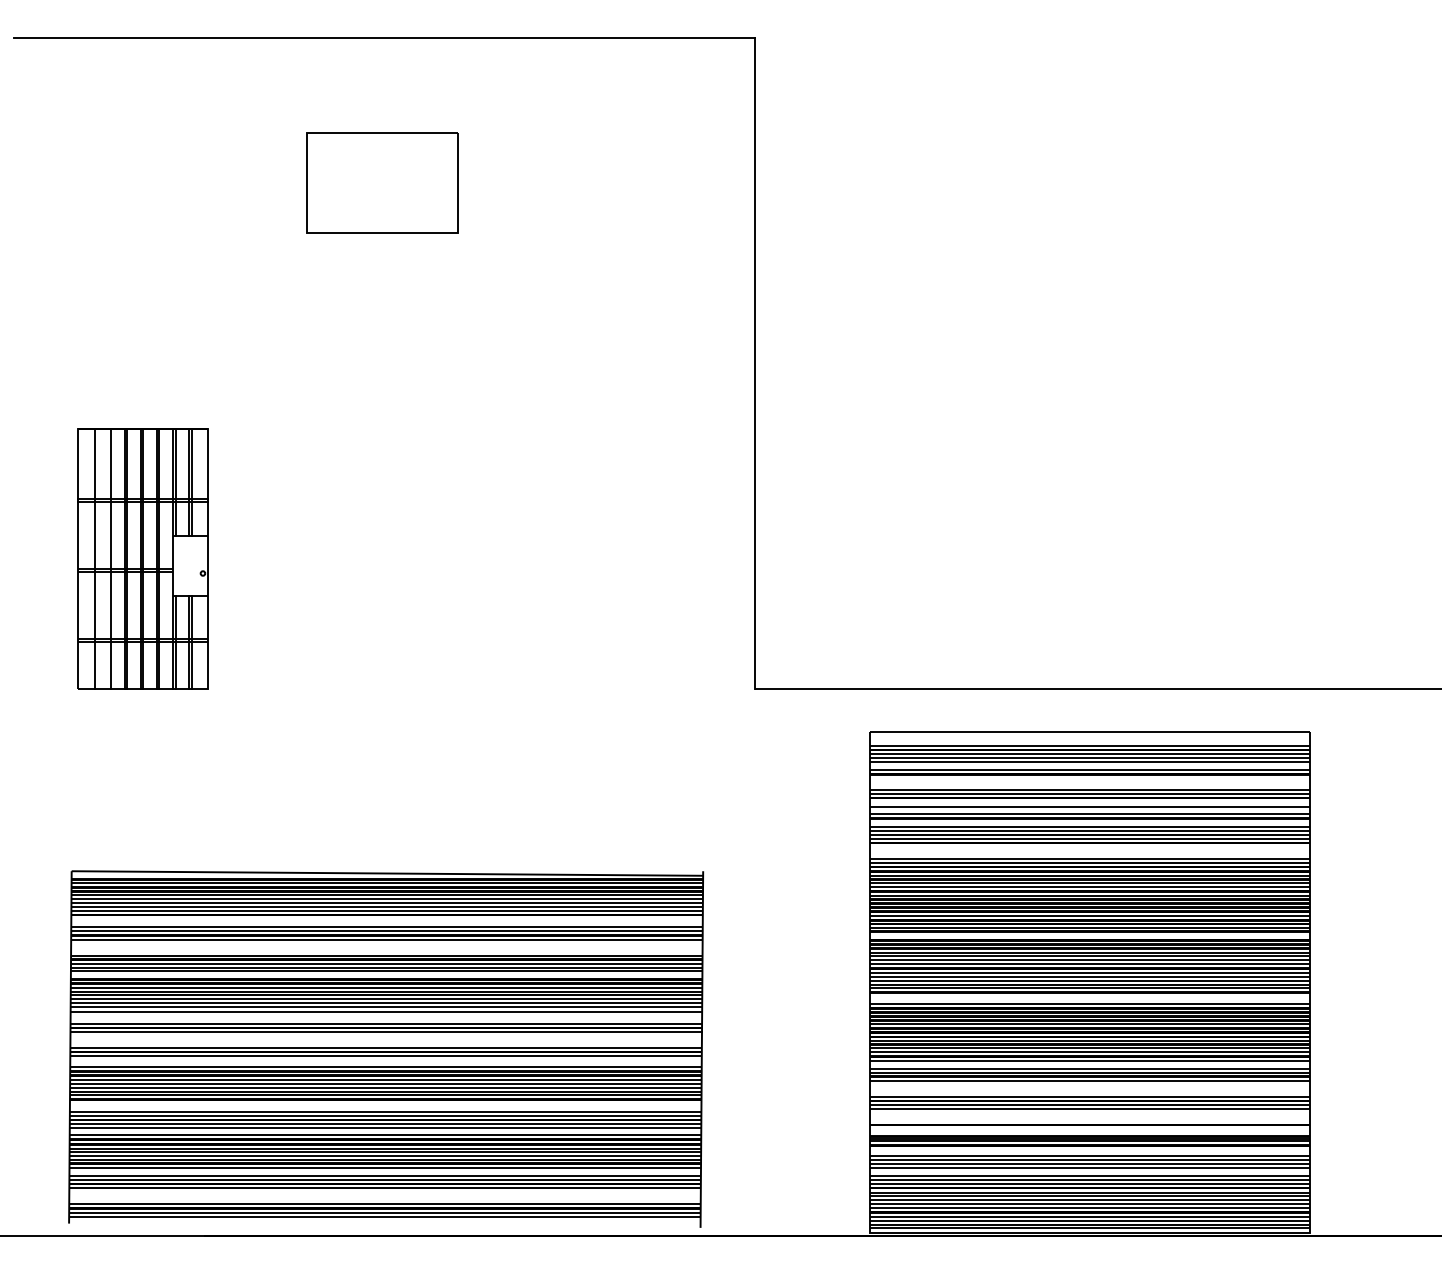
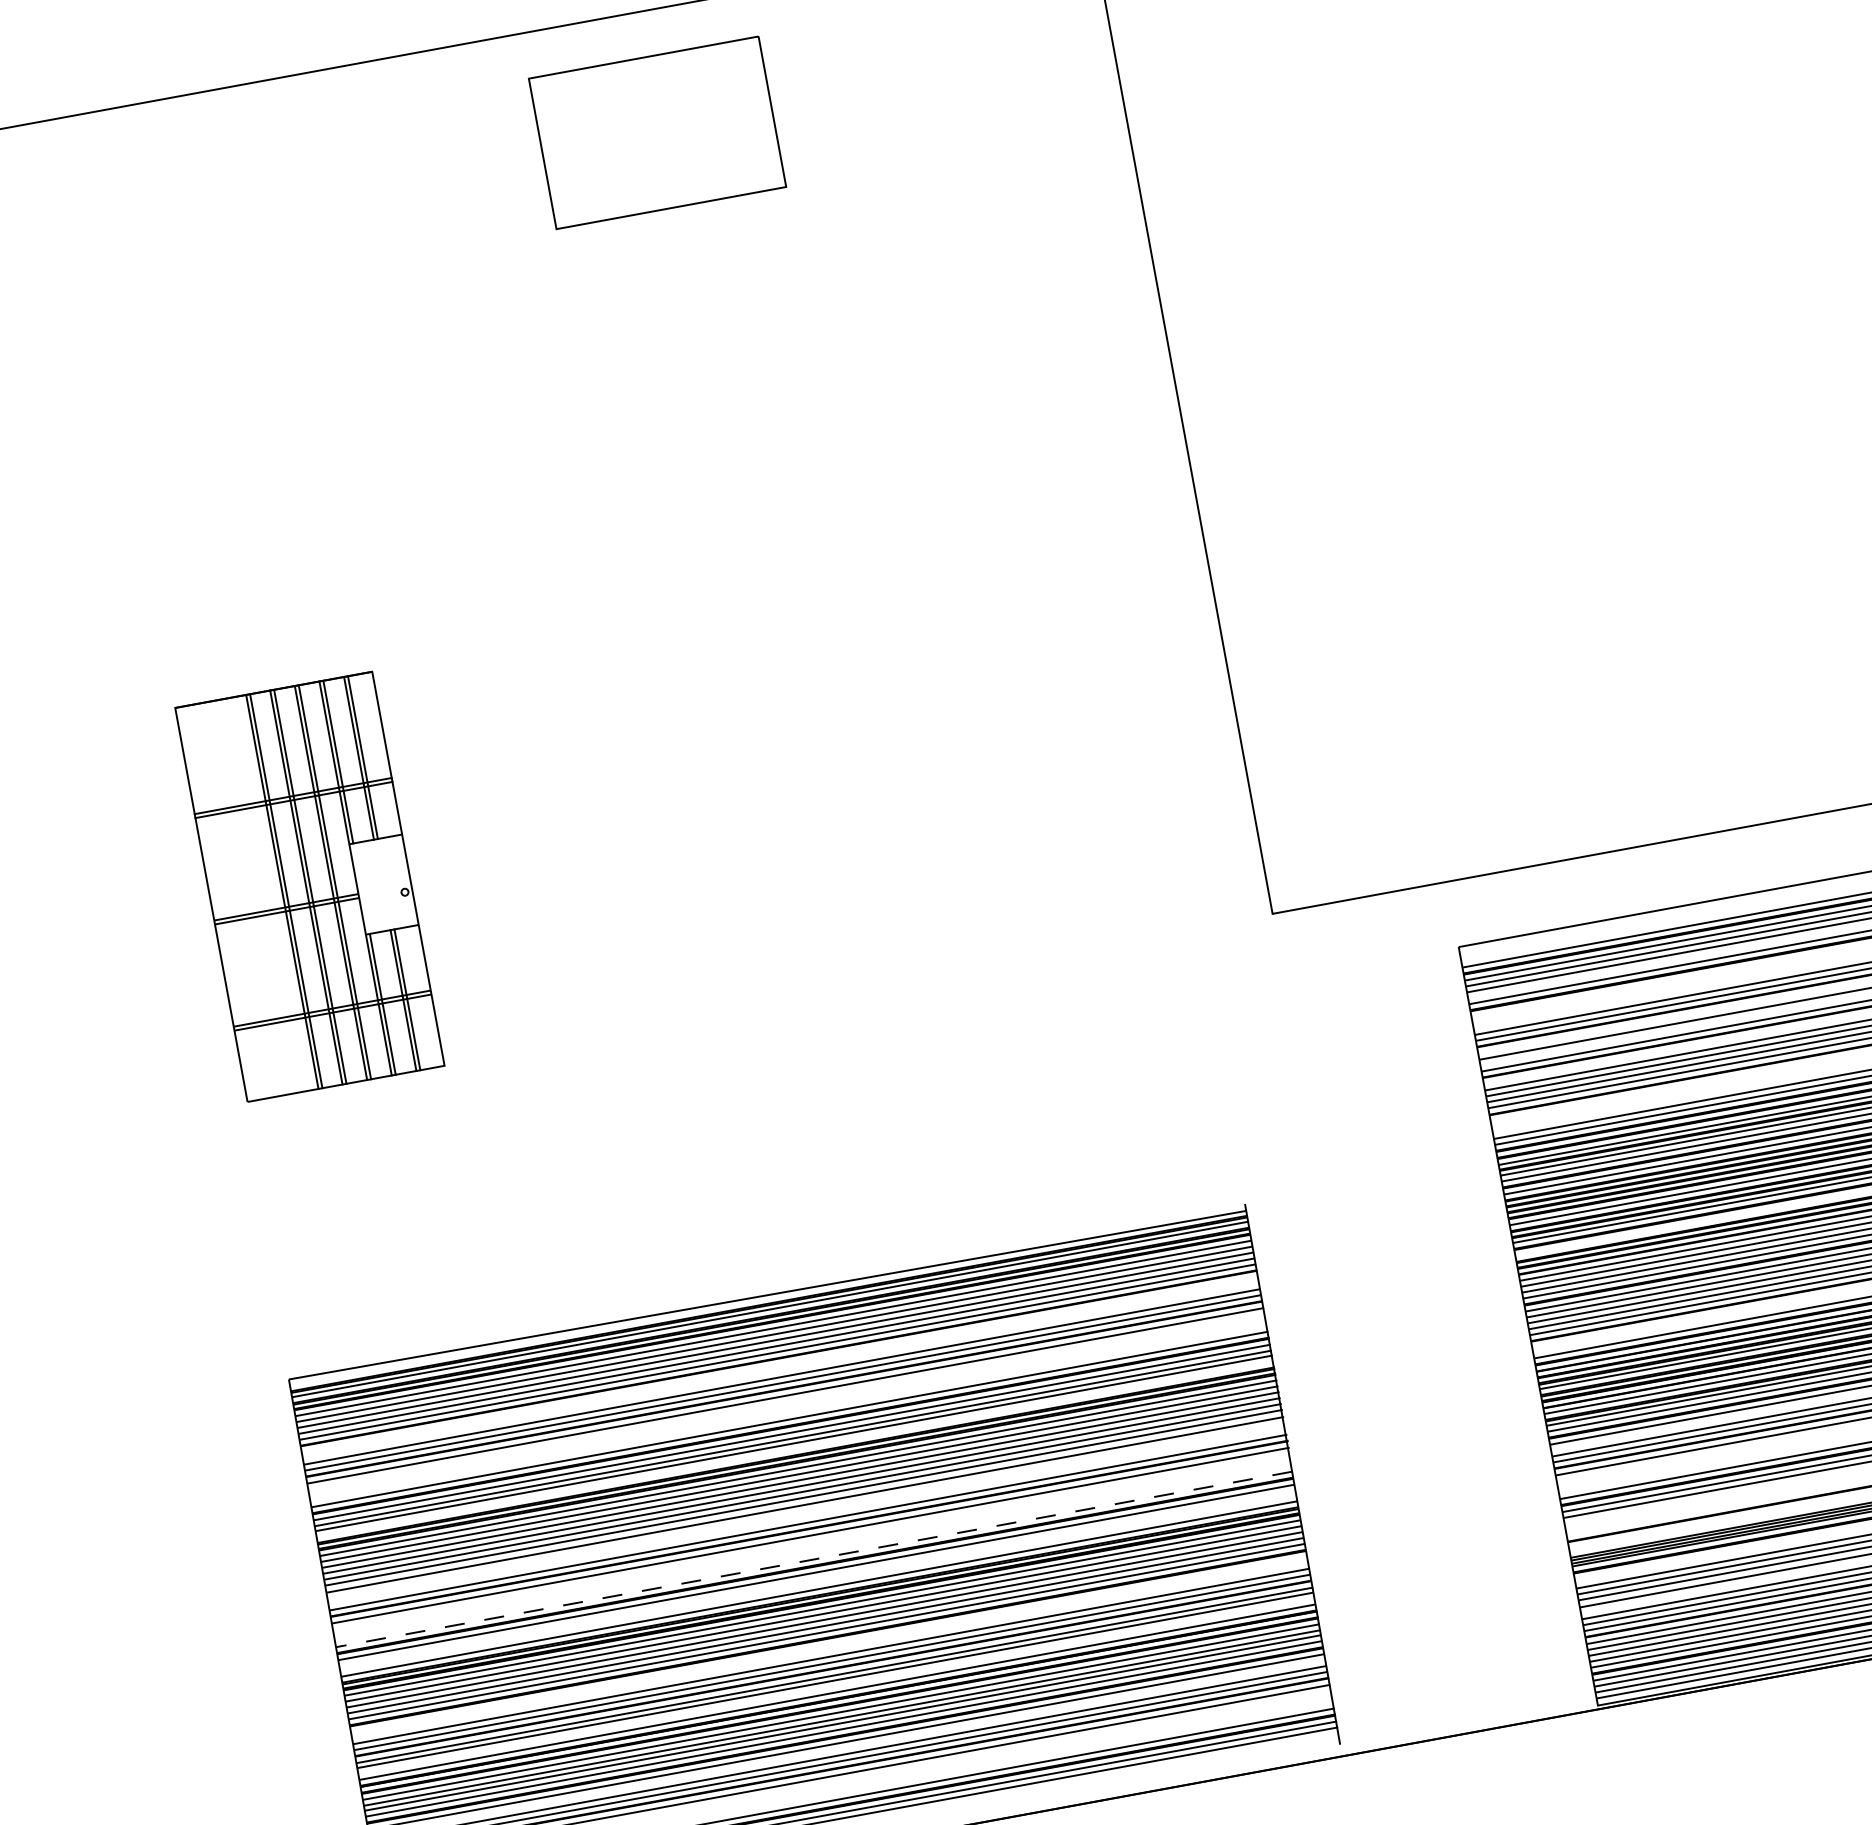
part: (382, 182) -> (657, 132), moved
line: (94, 558) -> (236, 899), removed
line: (110, 558) -> (260, 895), removed
line: (386, 1047) -> (814, 1558), solid -> dashed

